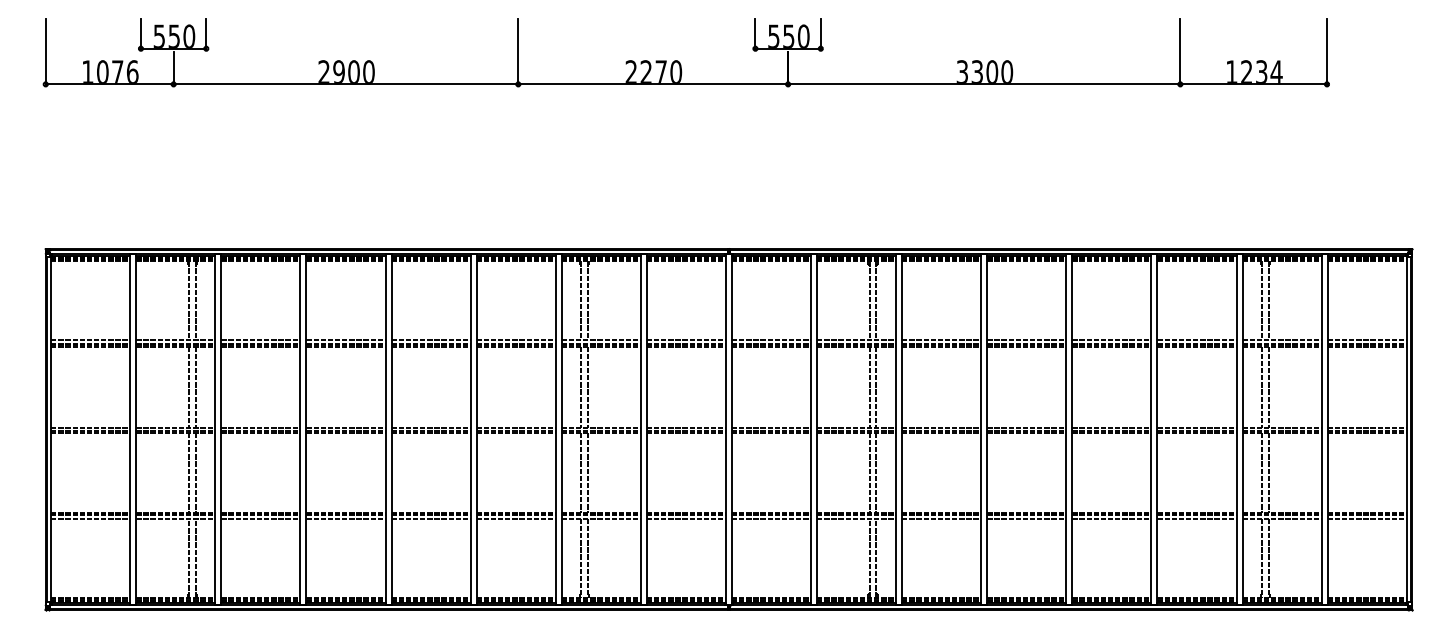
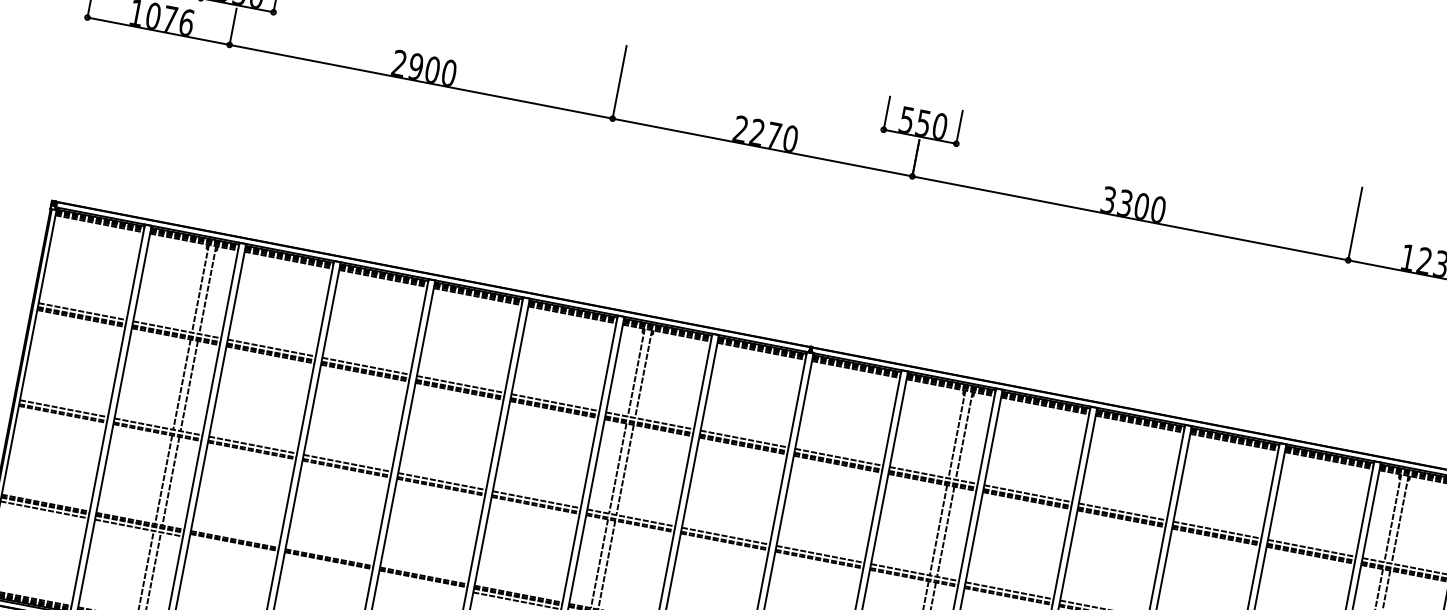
line: (260, 518) -> (233, 545), removed
line: (345, 518) -> (327, 564), removed
line: (430, 518) -> (422, 582), removed

